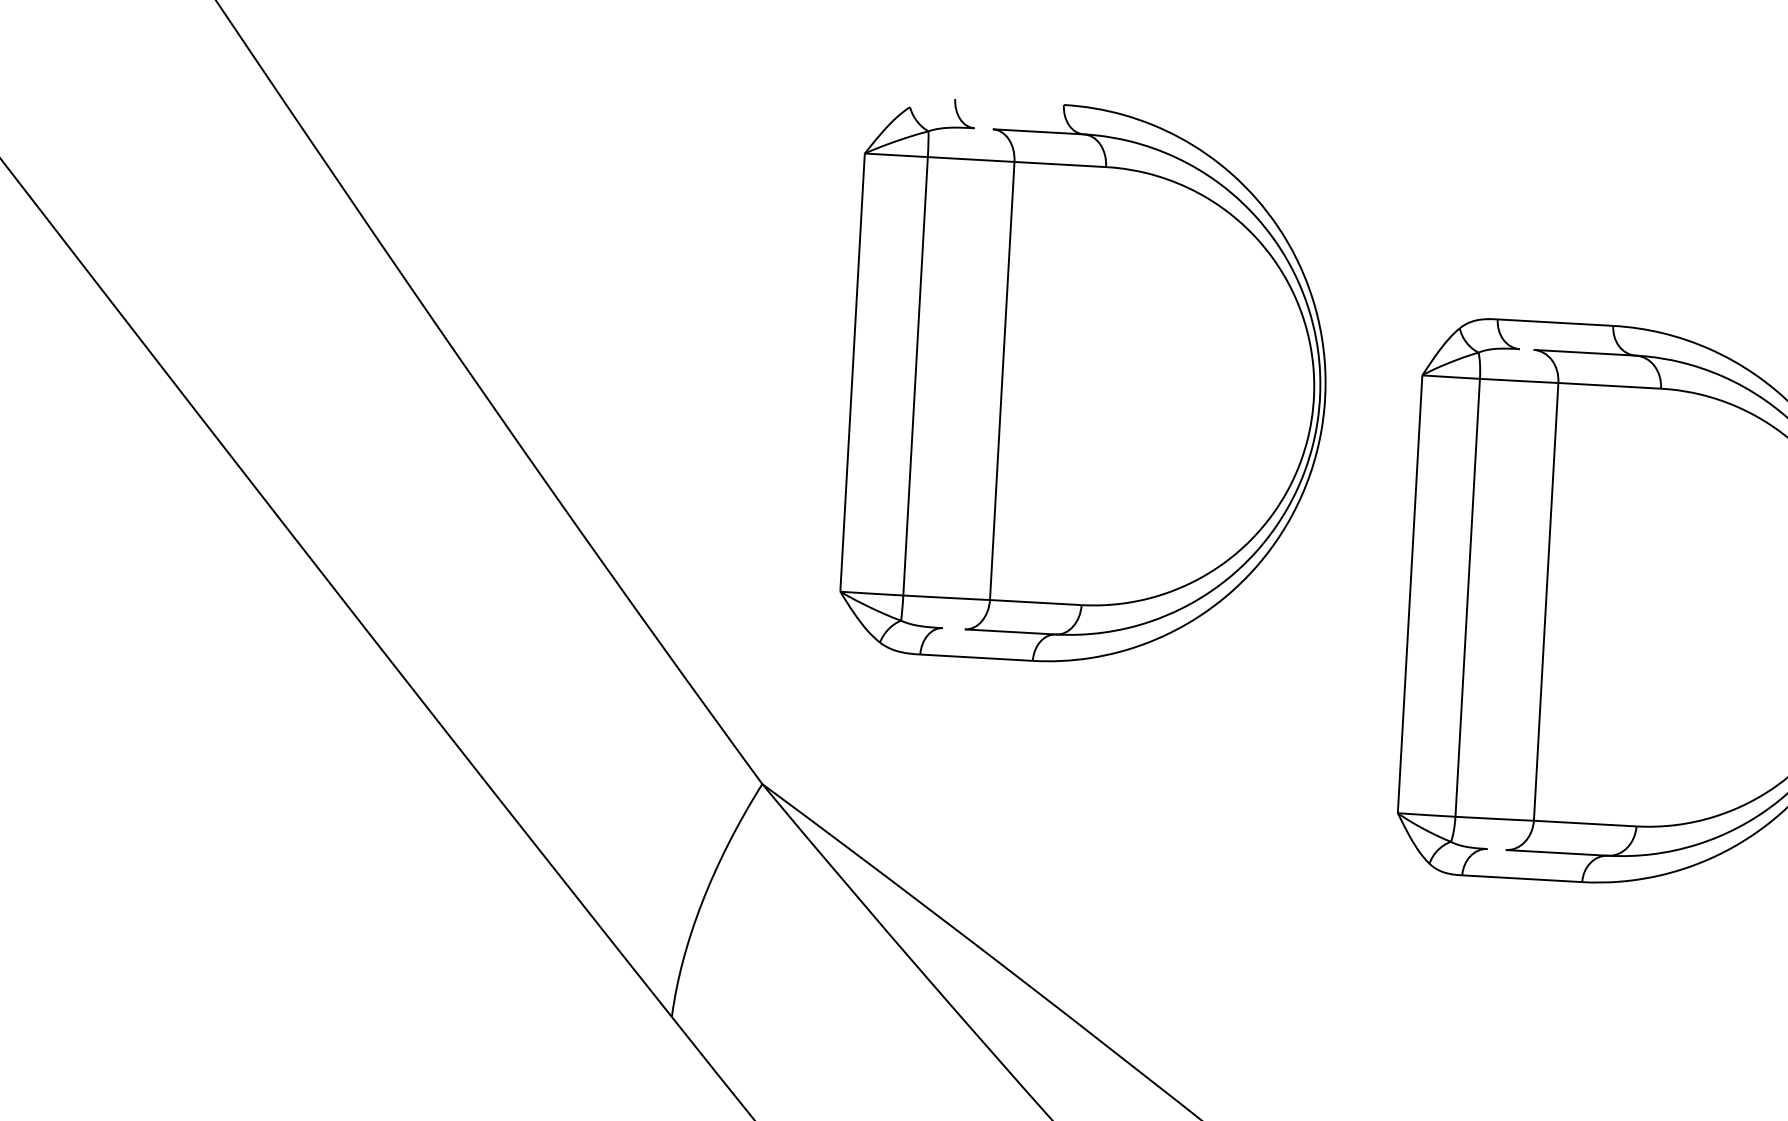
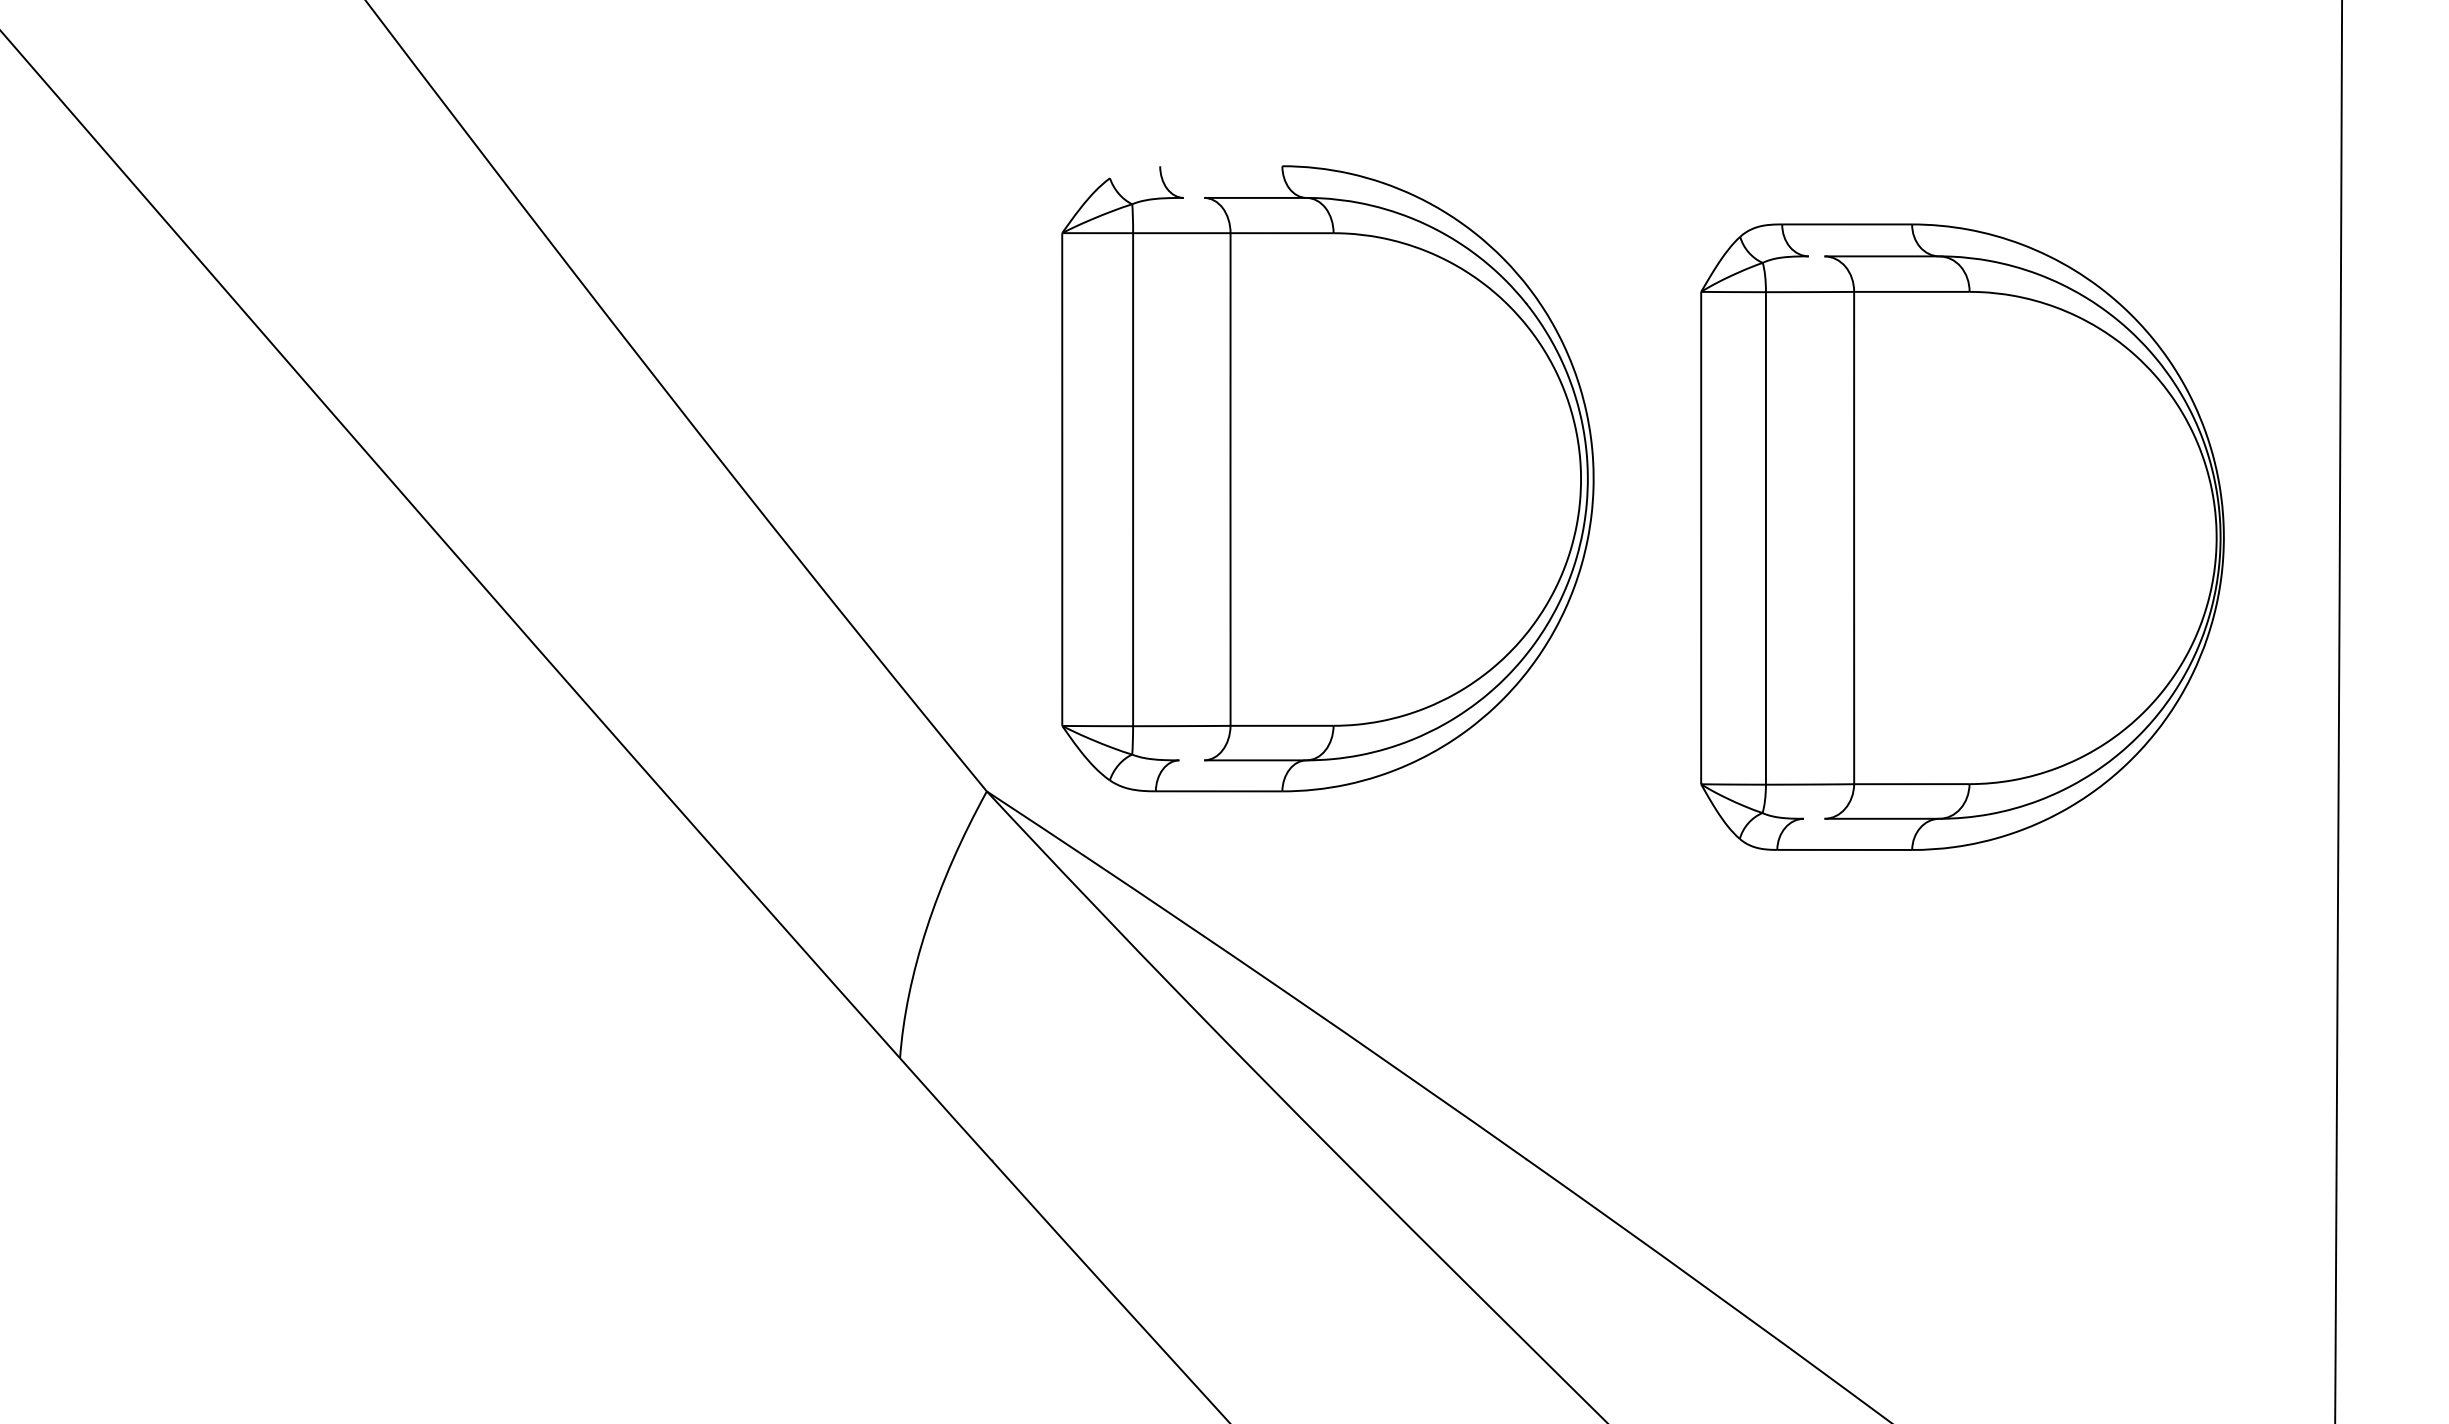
part: (1088, 384) -> (1327, 478), moved

